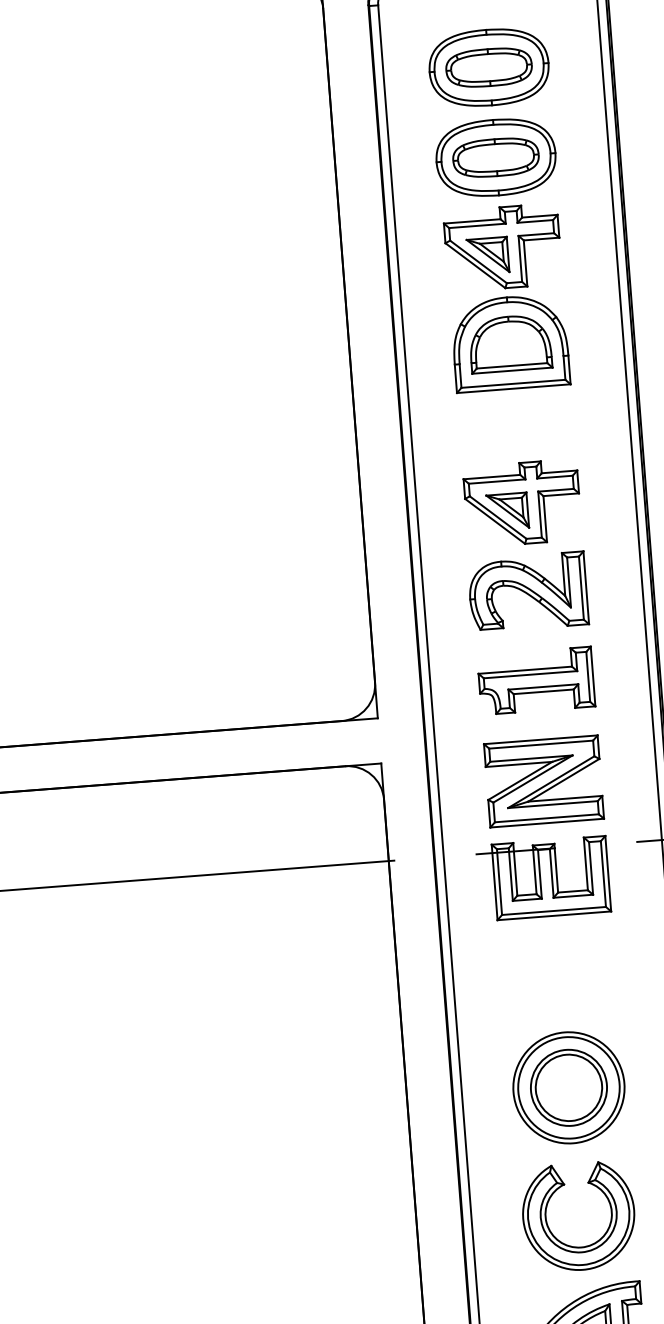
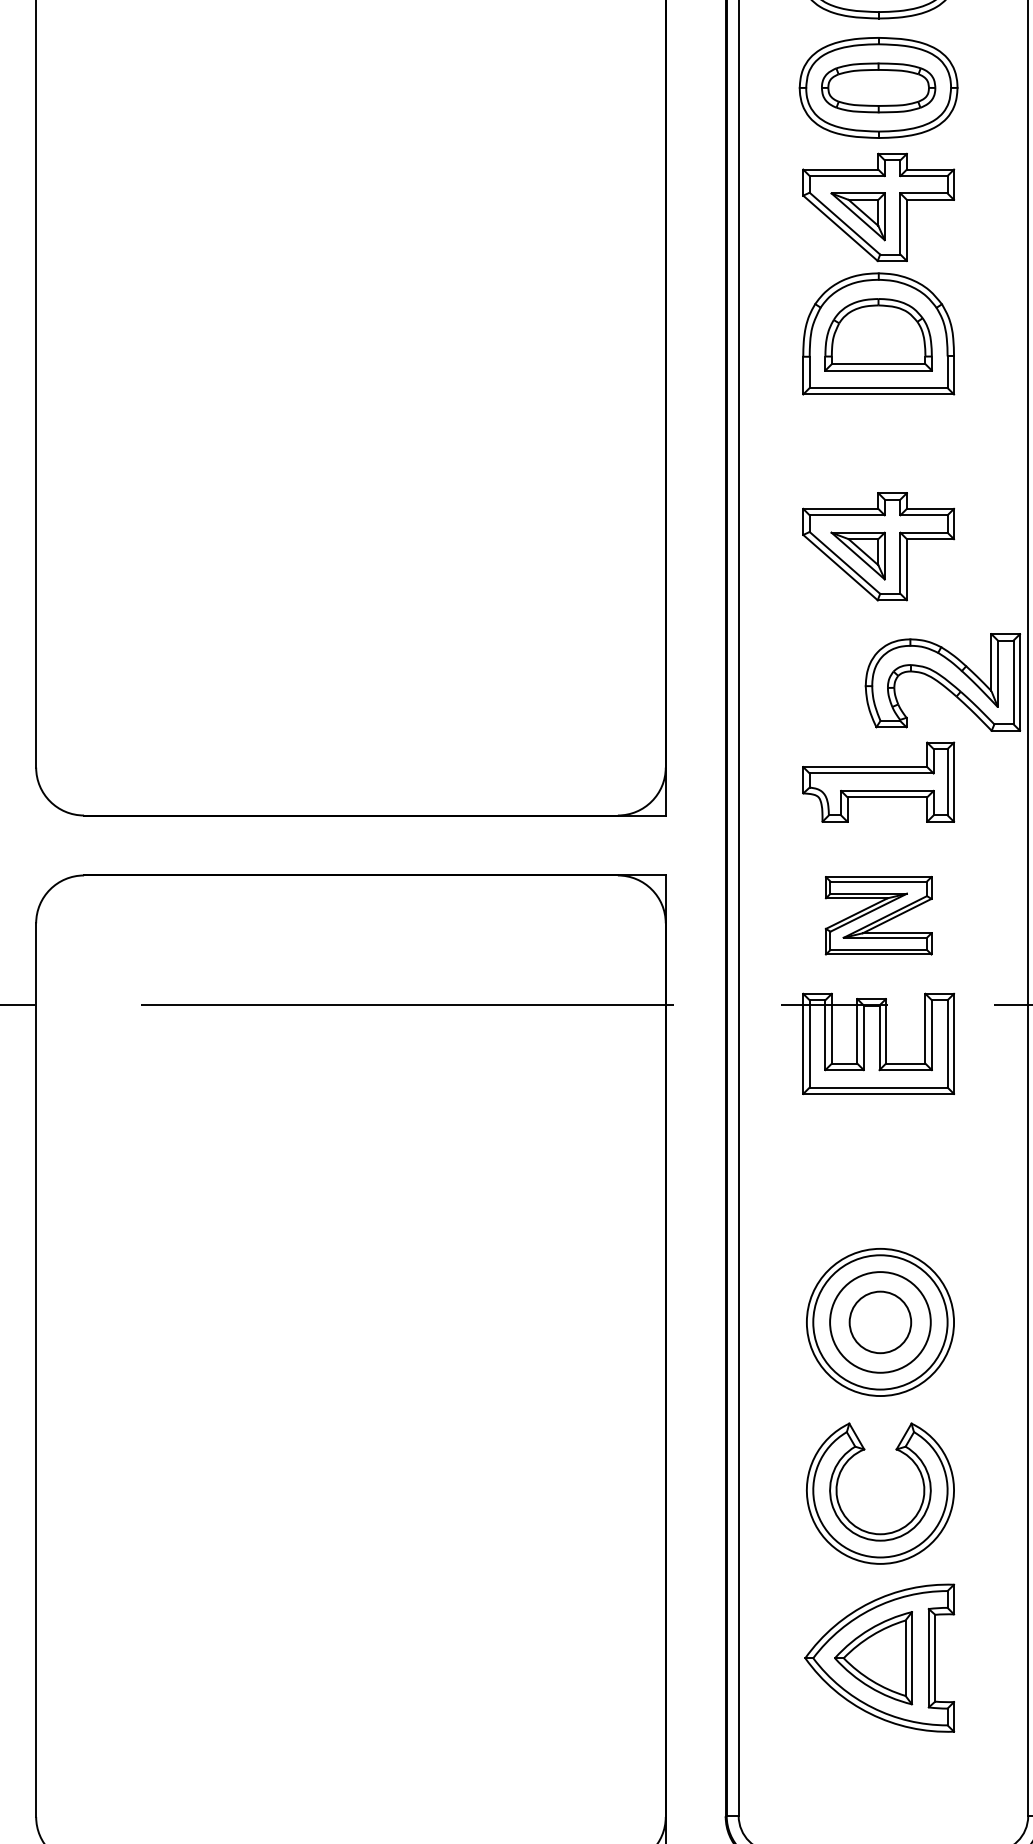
part: (527, 592) -> (942, 682), moved
part: (543, 781) -> (878, 915), size x0.7
circle: (569, 1087) -> (880, 1322), size x0.7

